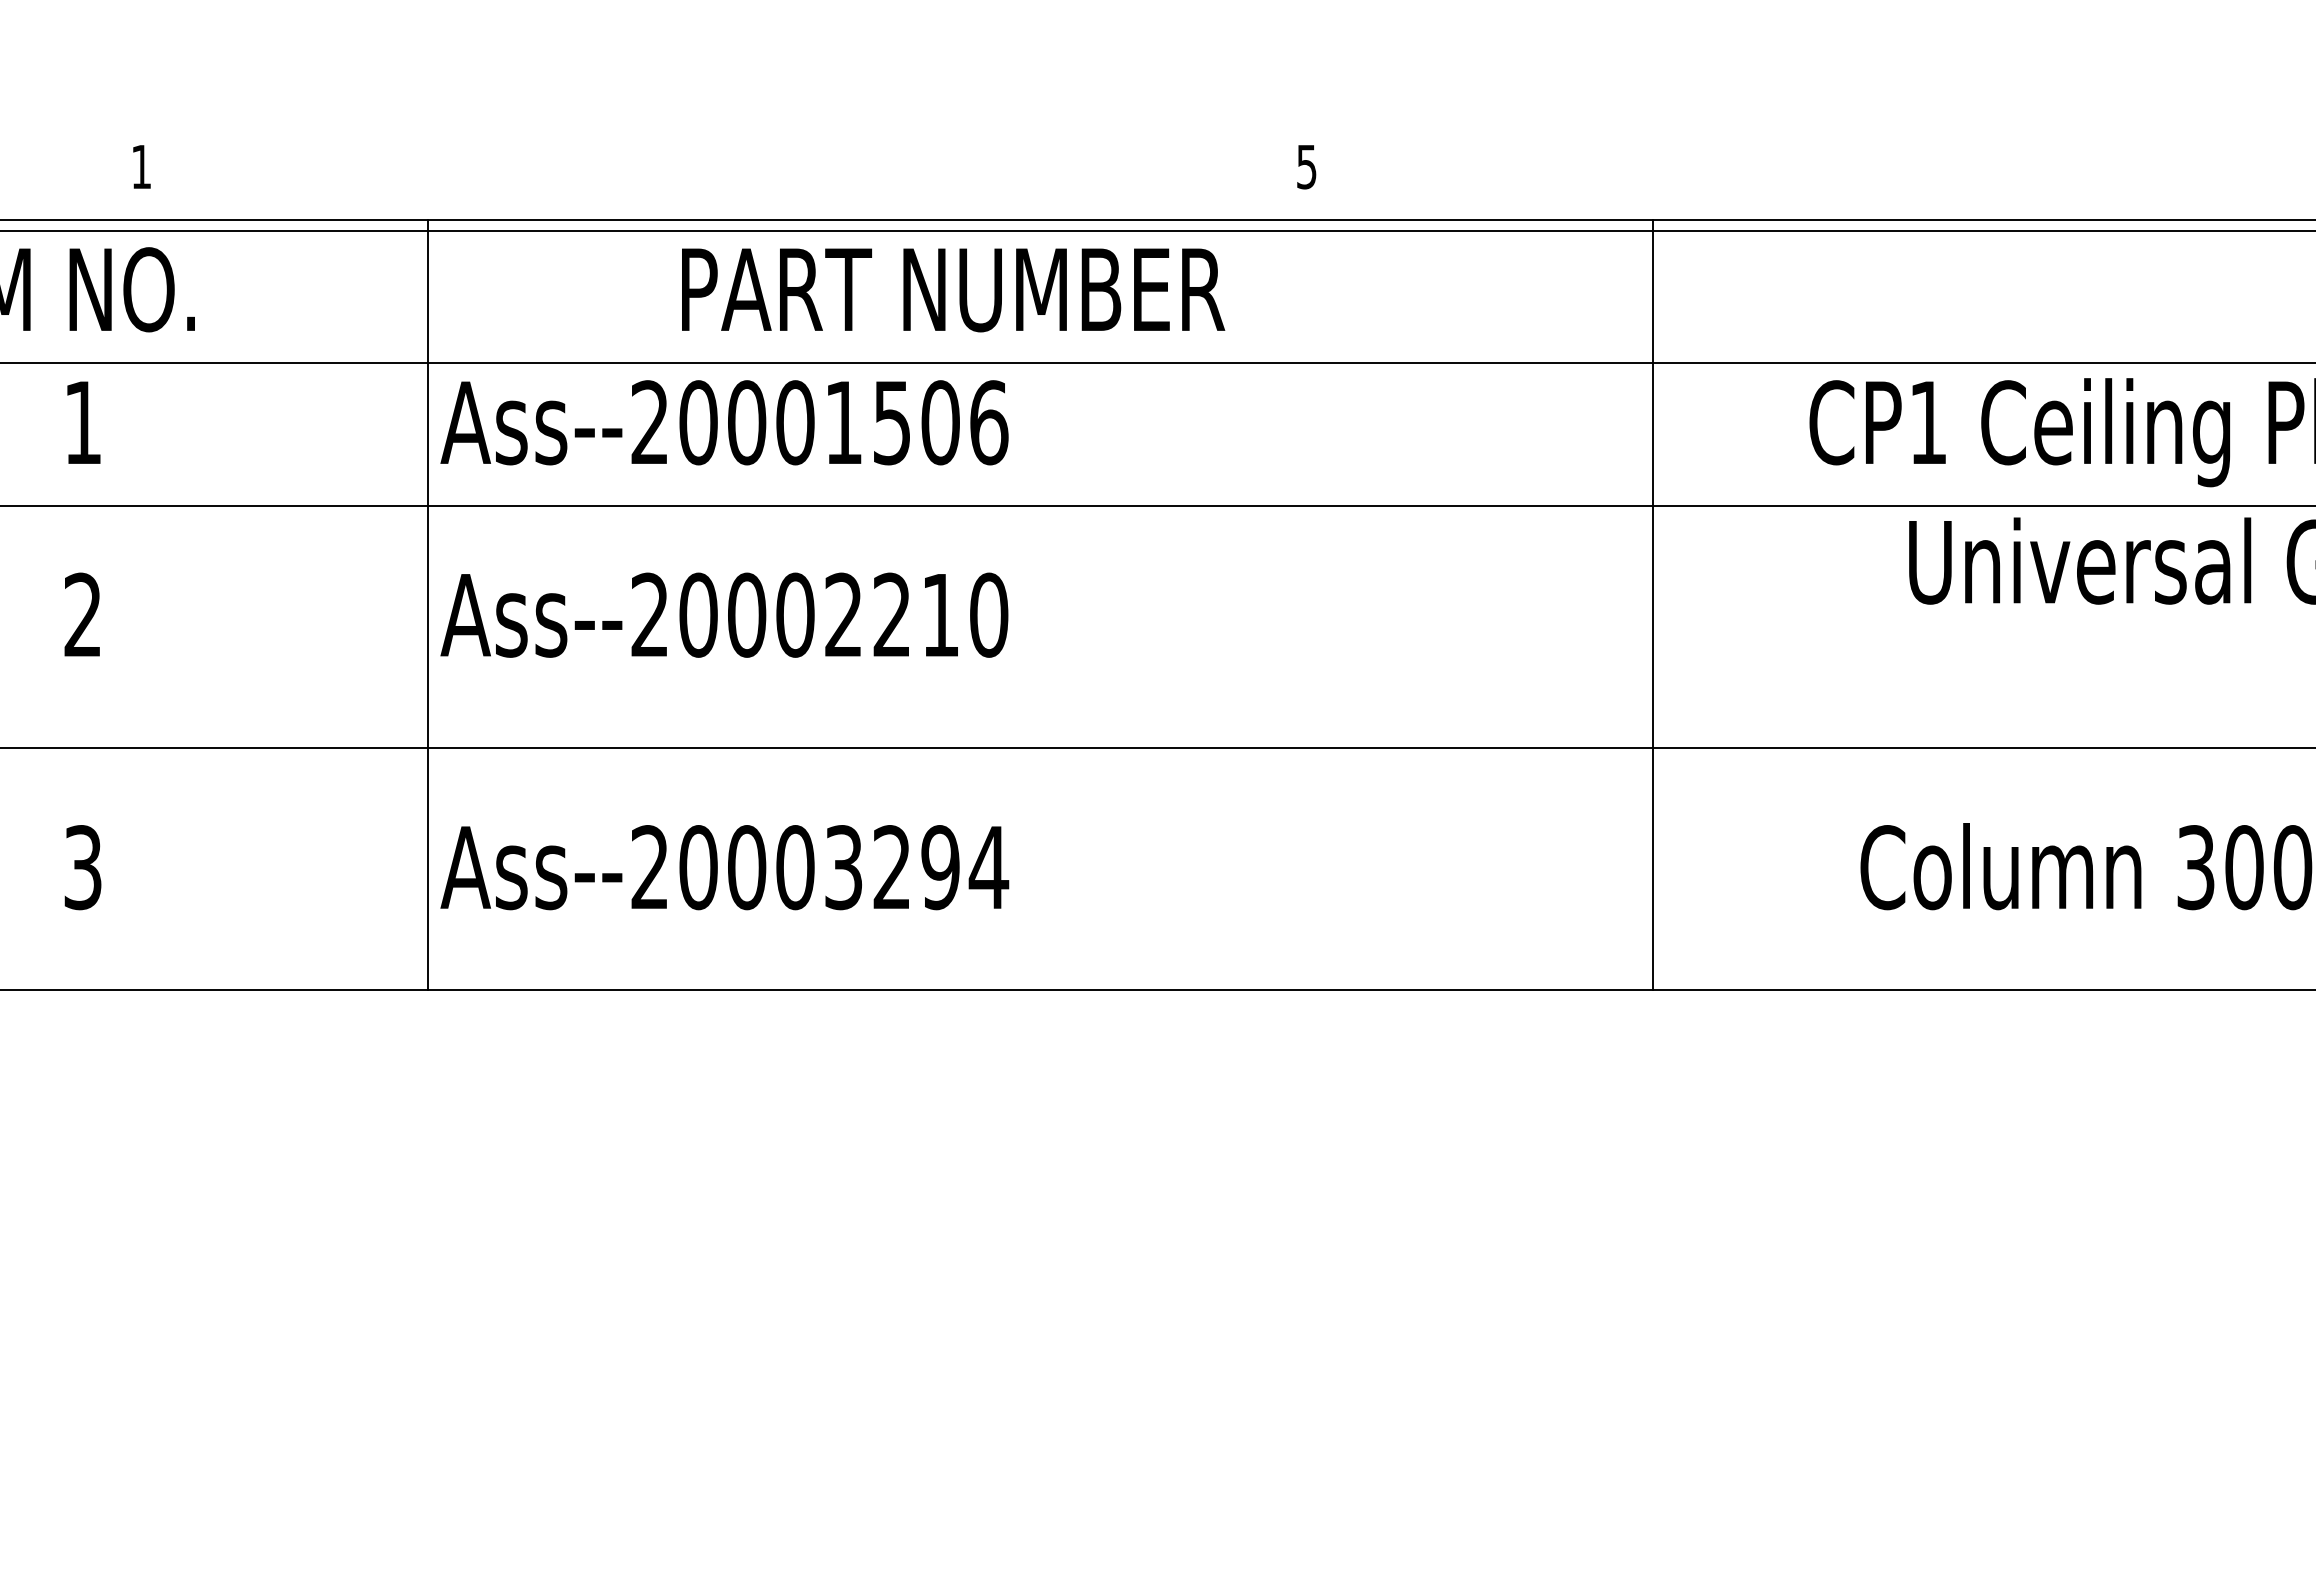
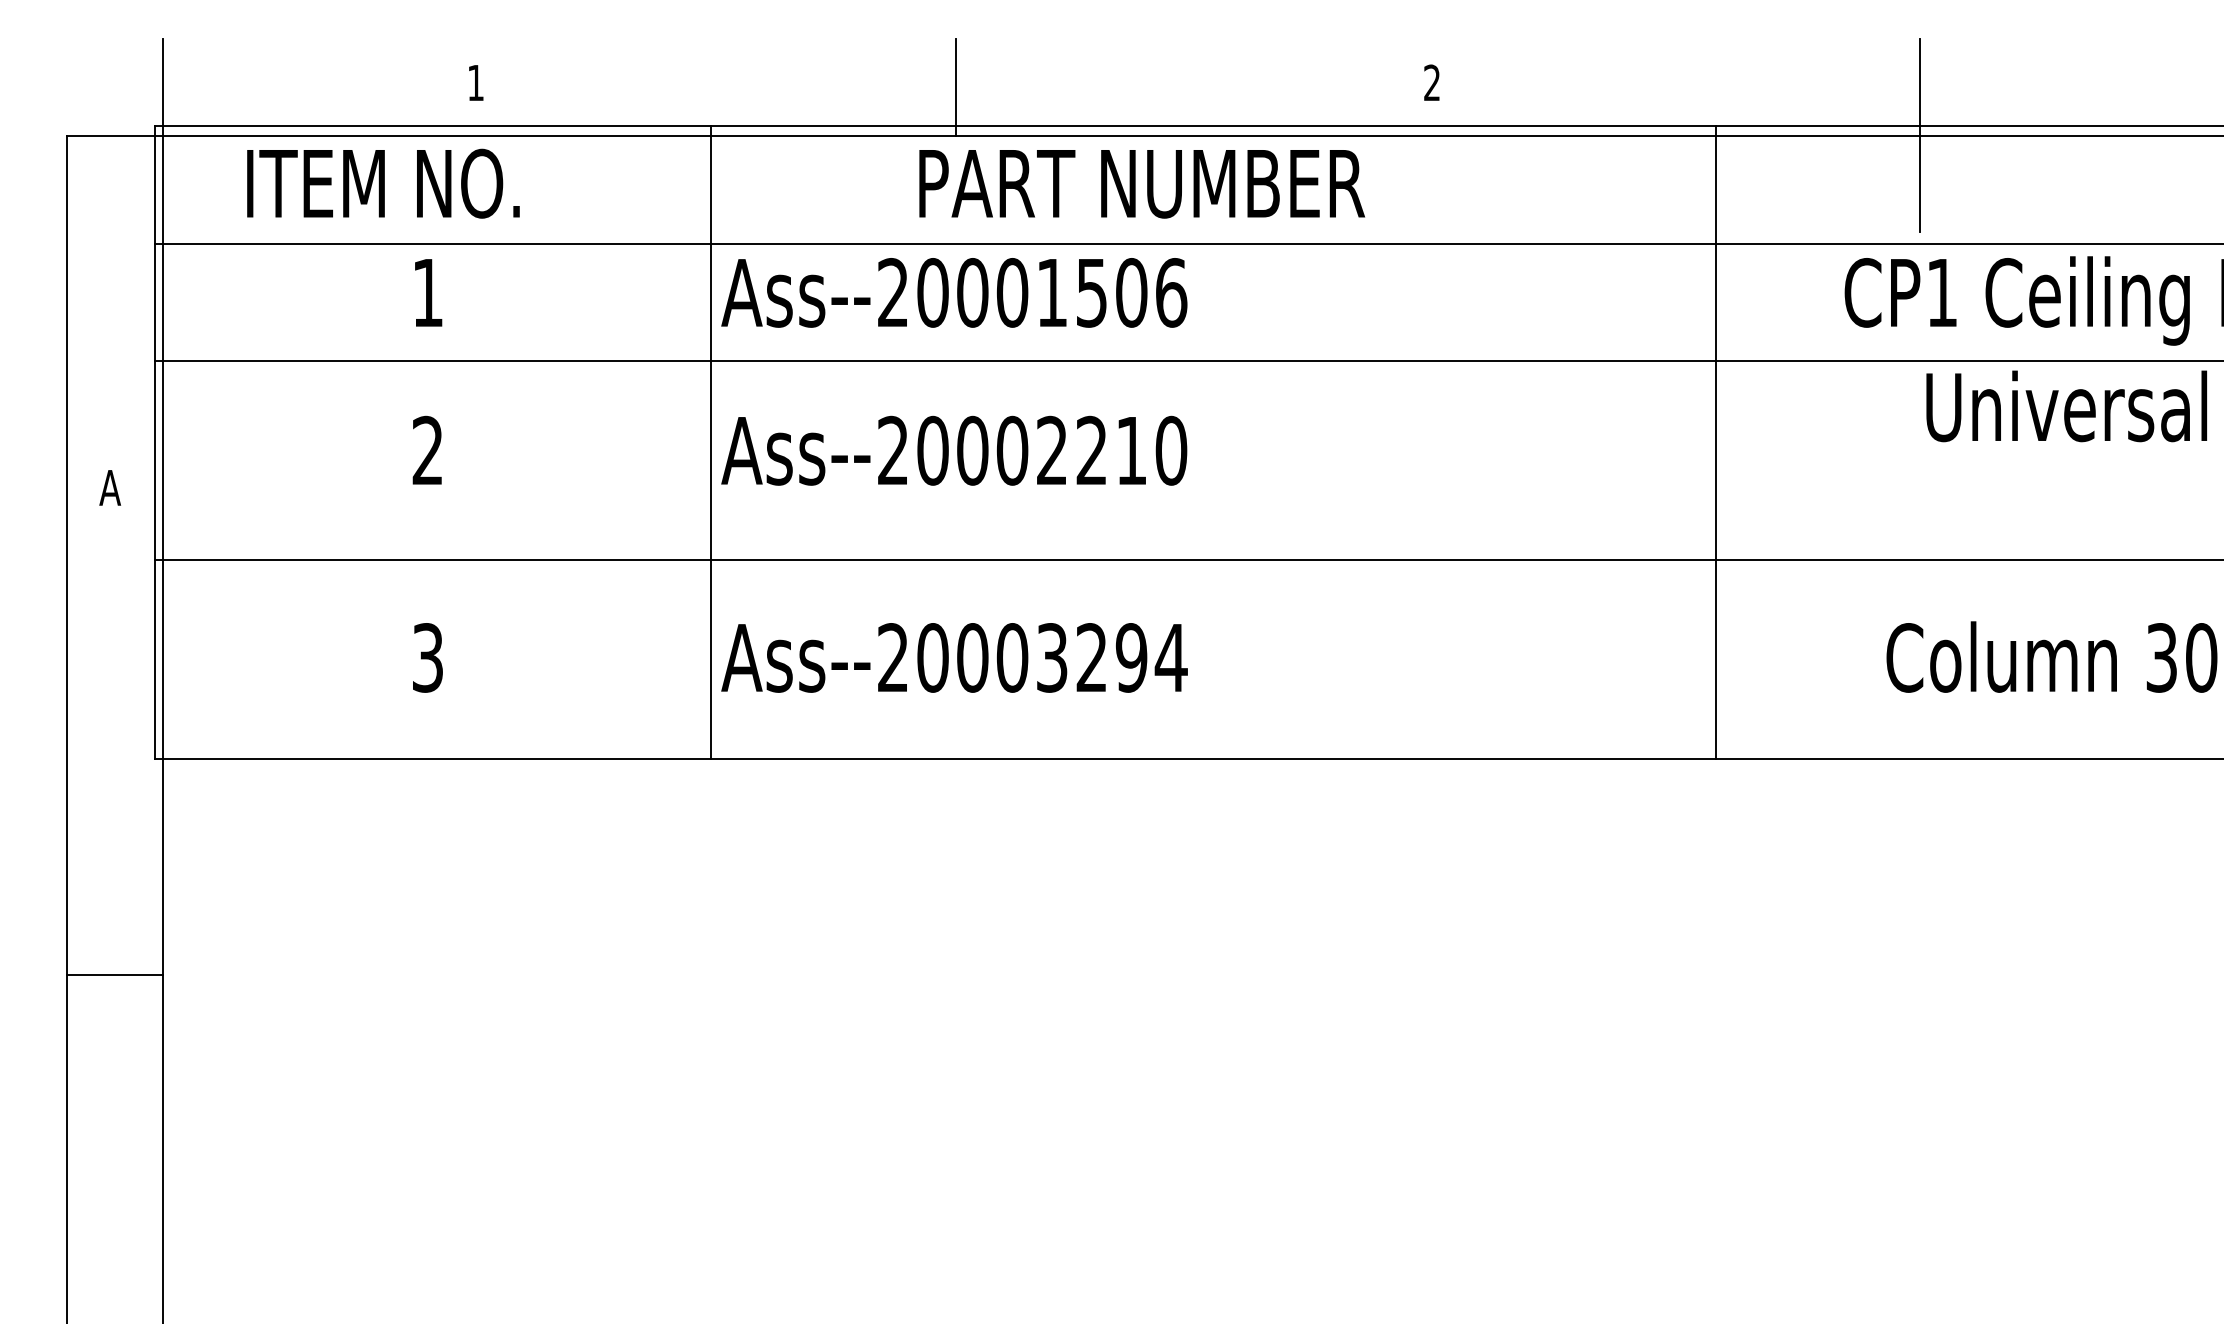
text: (1306, 166) -> (1431, 82), 5 -> 2
line: (725, 172) -> (955, 87), added
line: (1900, 230) -> (1919, 135), added

